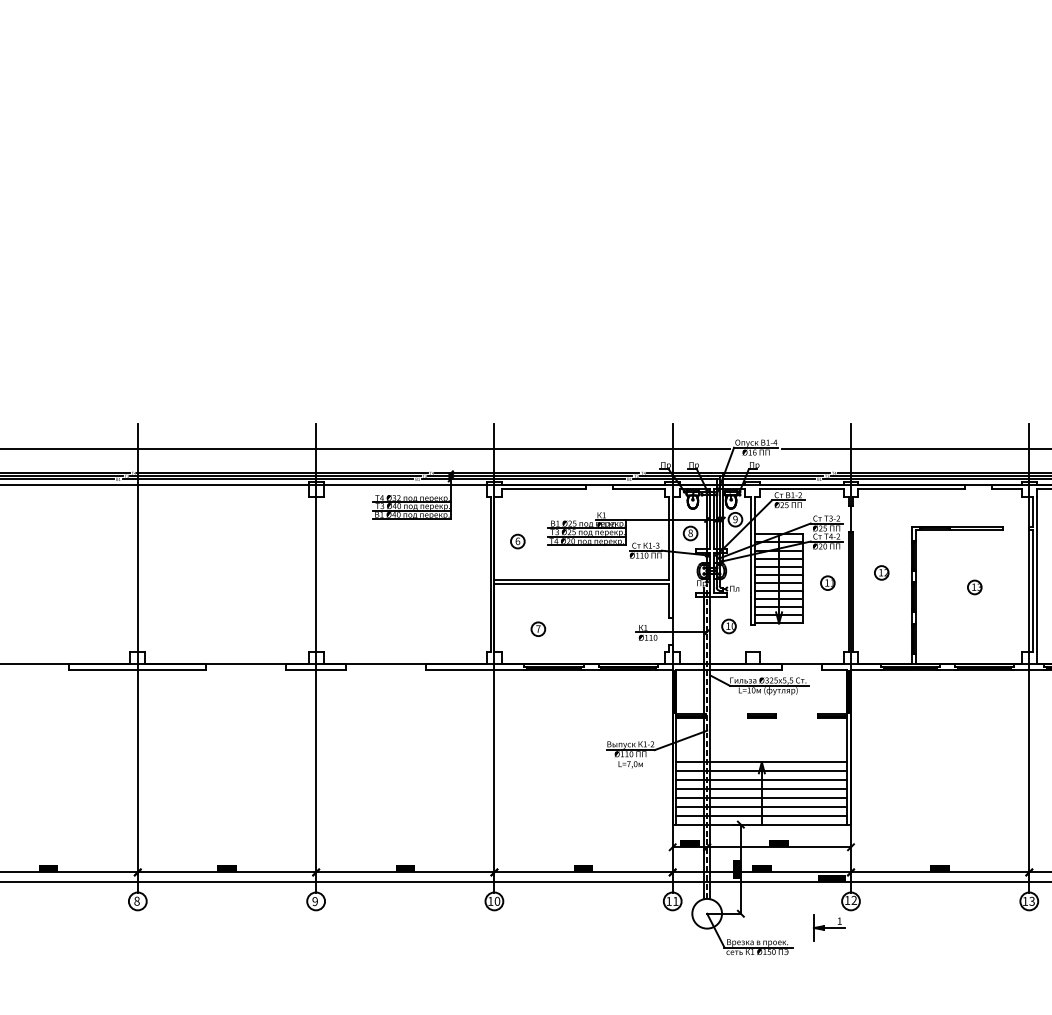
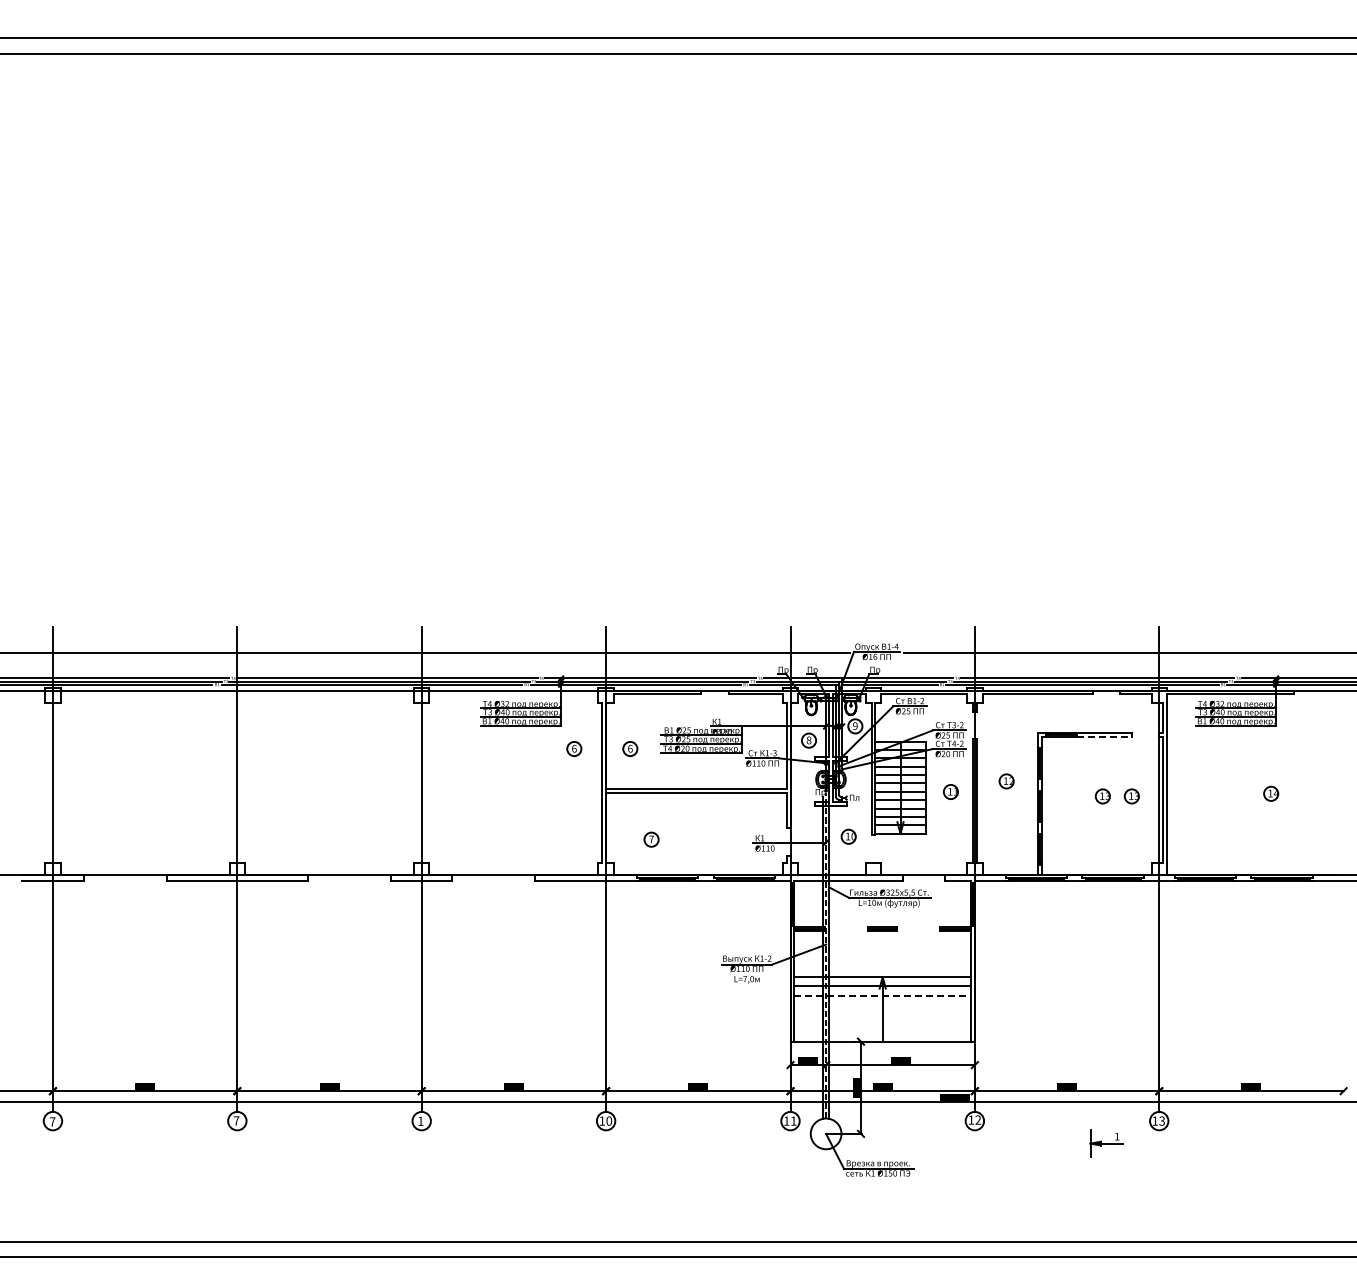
line: (976, 530) -> (1104, 737), solid -> dashed
part: (463, 541) -> (574, 748), added
part: (1002, 587) -> (1131, 796), added
line: (761, 779) -> (882, 995), solid -> dashed
line: (761, 788) -> (882, 1004), removed
line: (761, 798) -> (882, 1014), removed
line: (761, 807) -> (882, 1023), removed
line: (761, 815) -> (882, 1032), removed
text: (137, 900) -> (236, 1120), 8 -> 7
text: (314, 900) -> (420, 1120), 9 -> 1
part: (829, 927) -> (1106, 1143), moved

